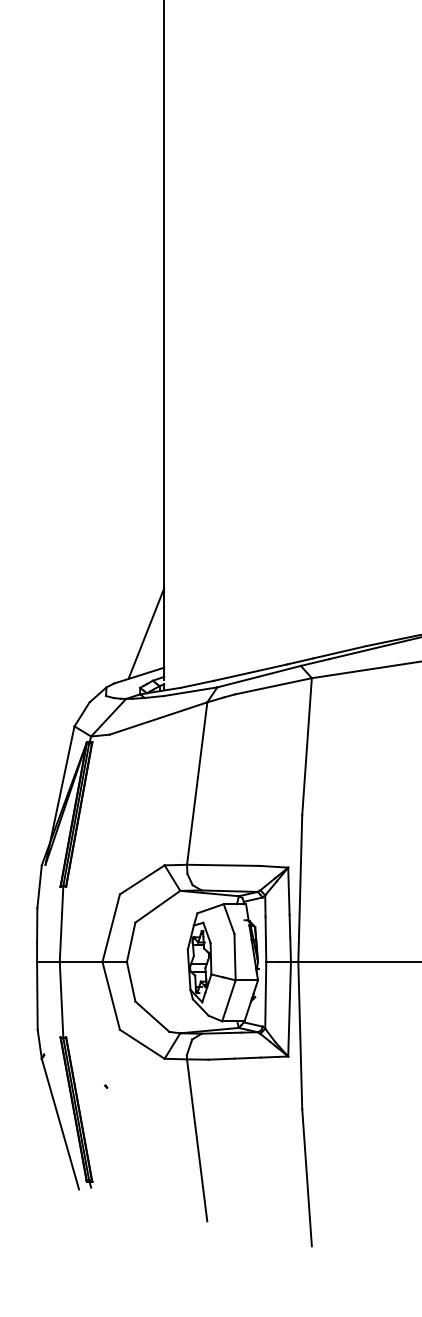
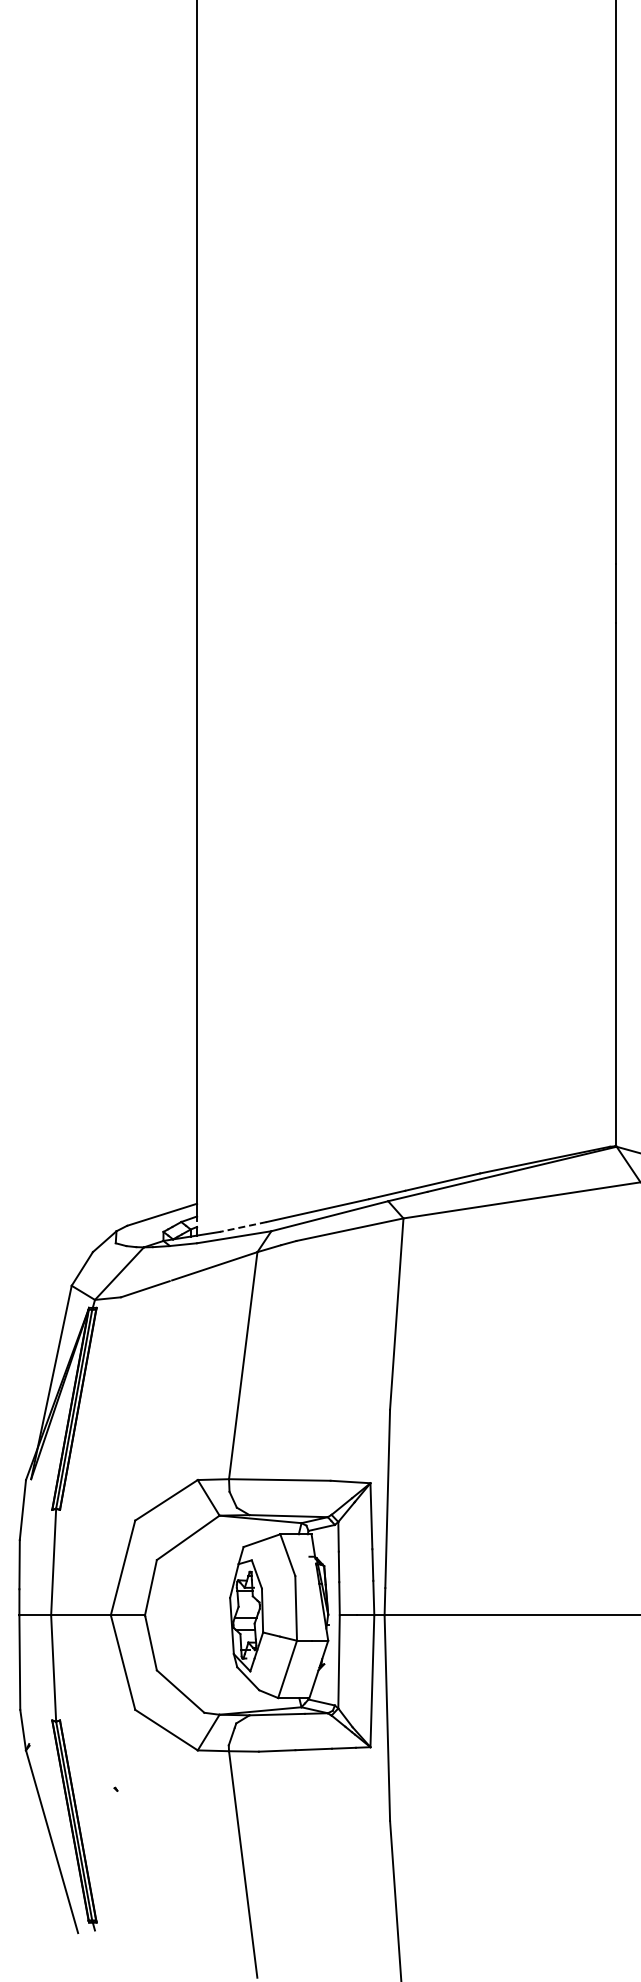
line: (146, 633) -> (172, 1155), removed
line: (197, 683) -> (243, 1226), solid -> dashed

